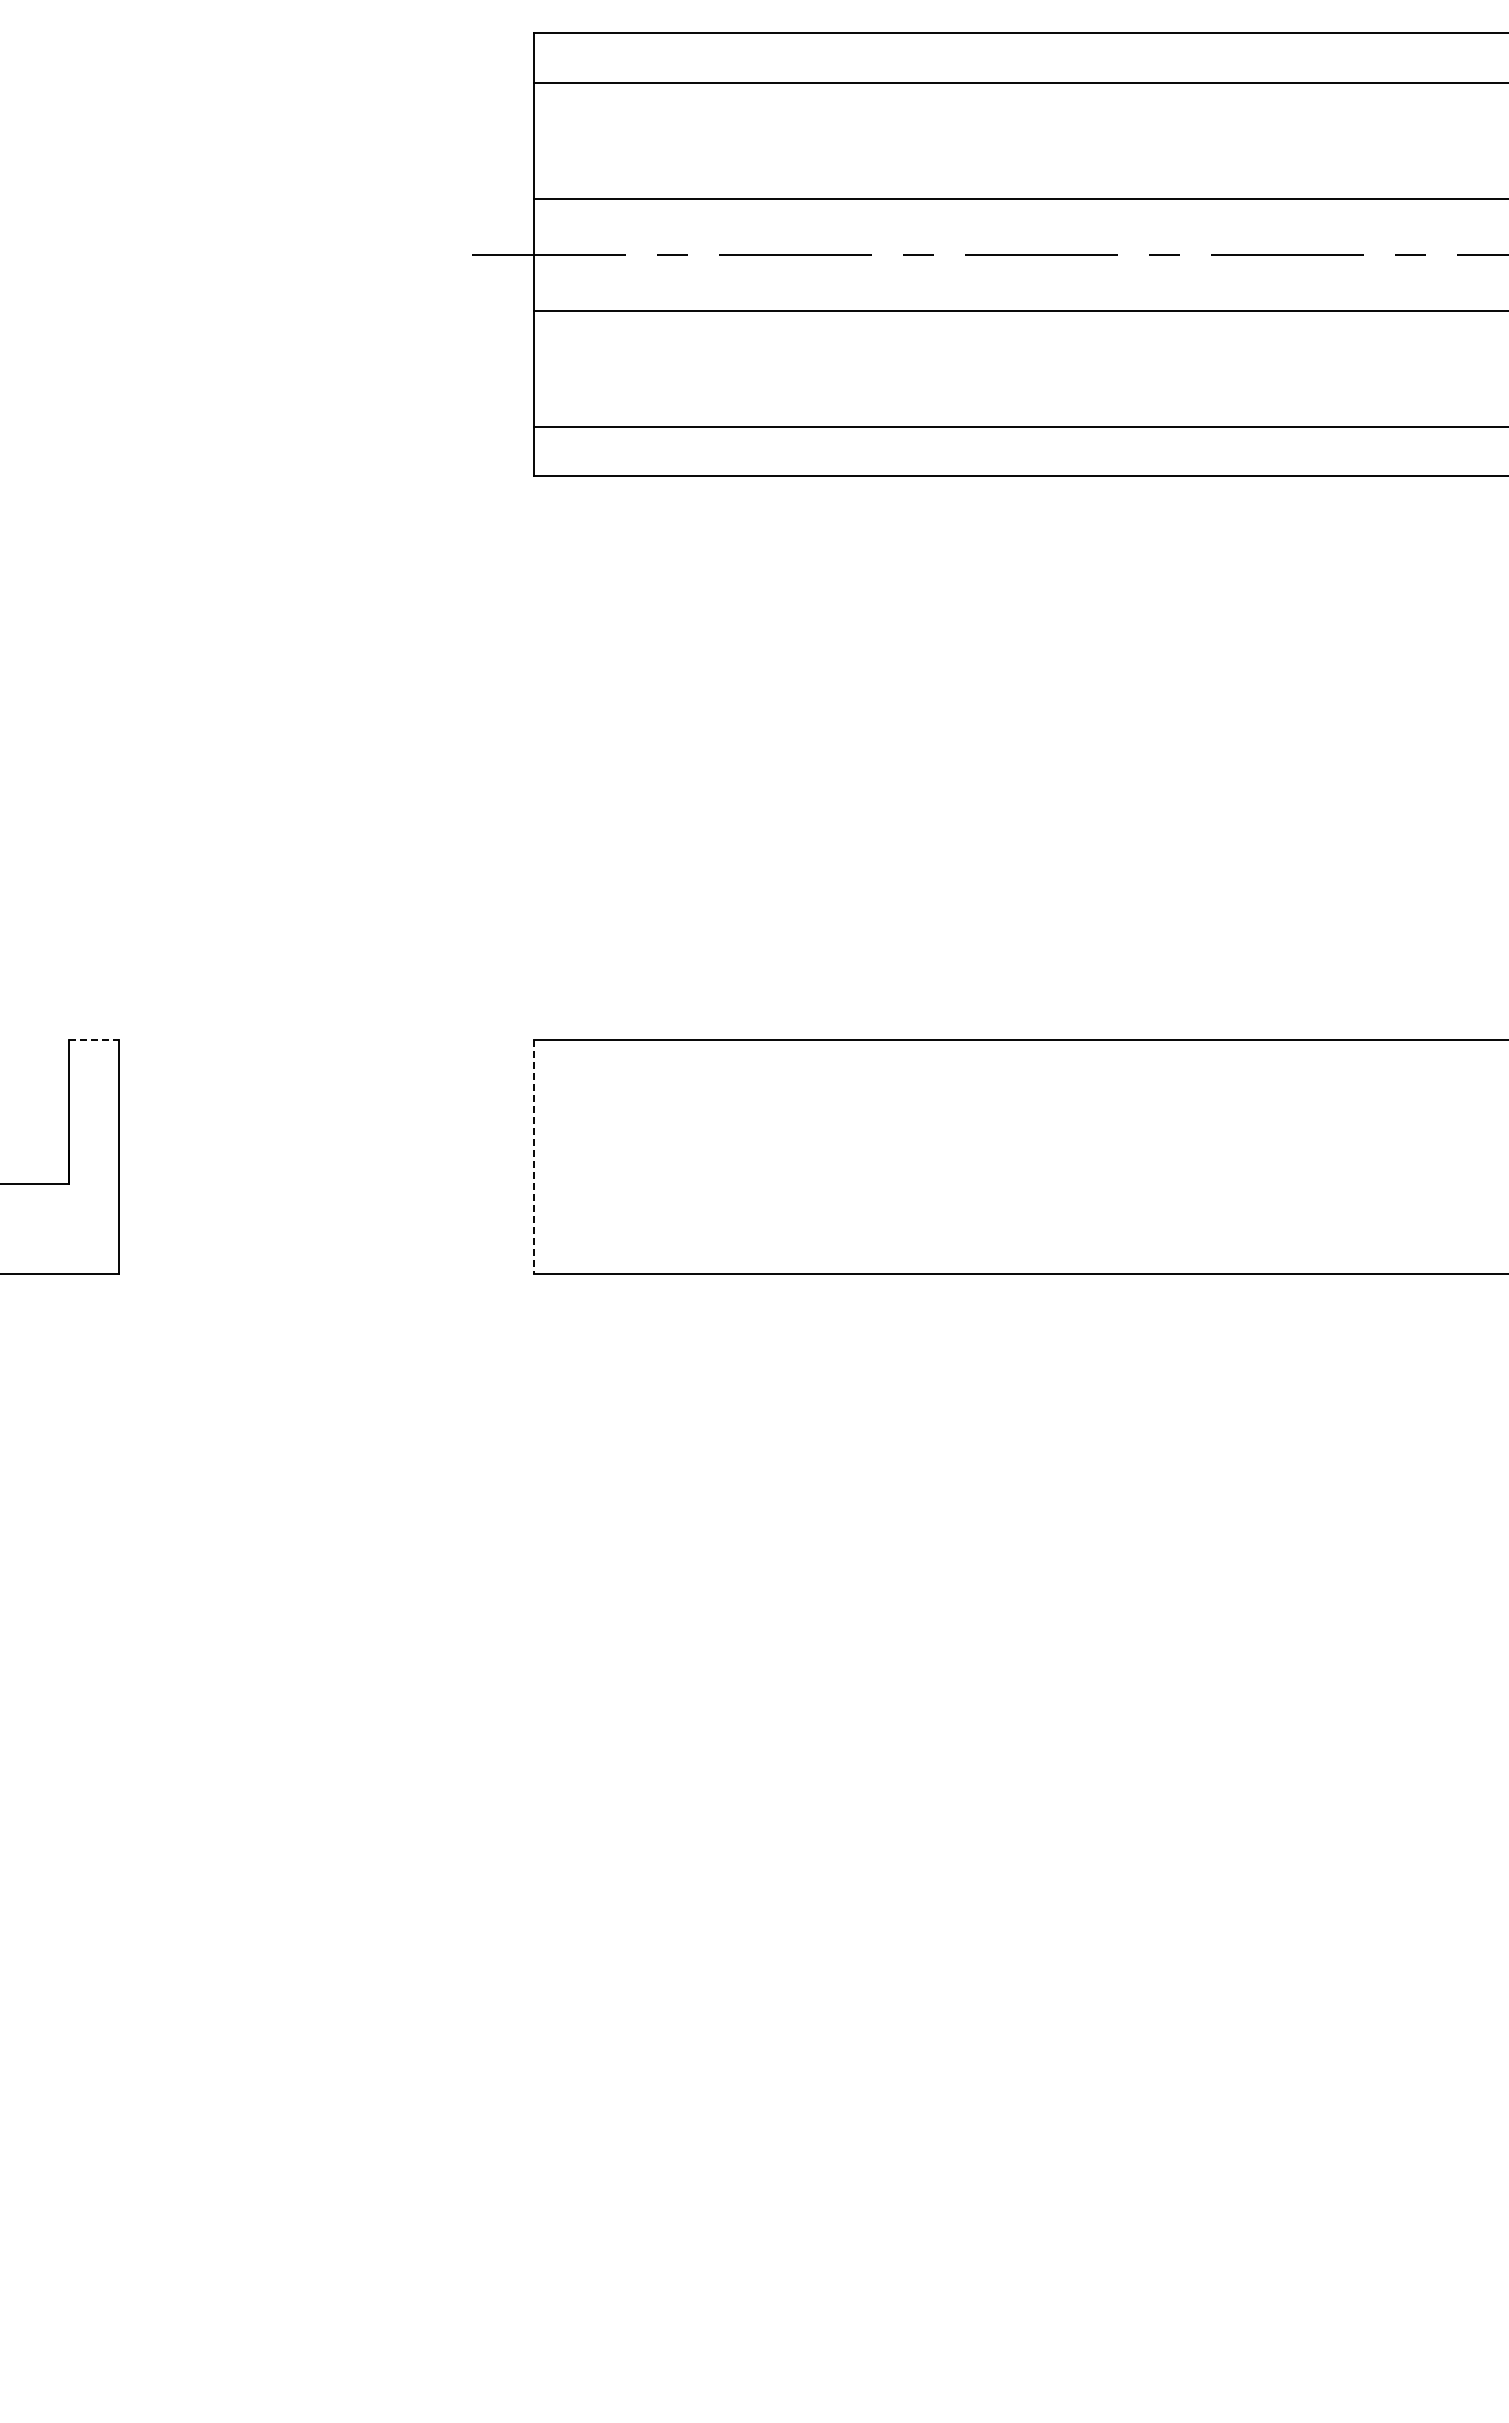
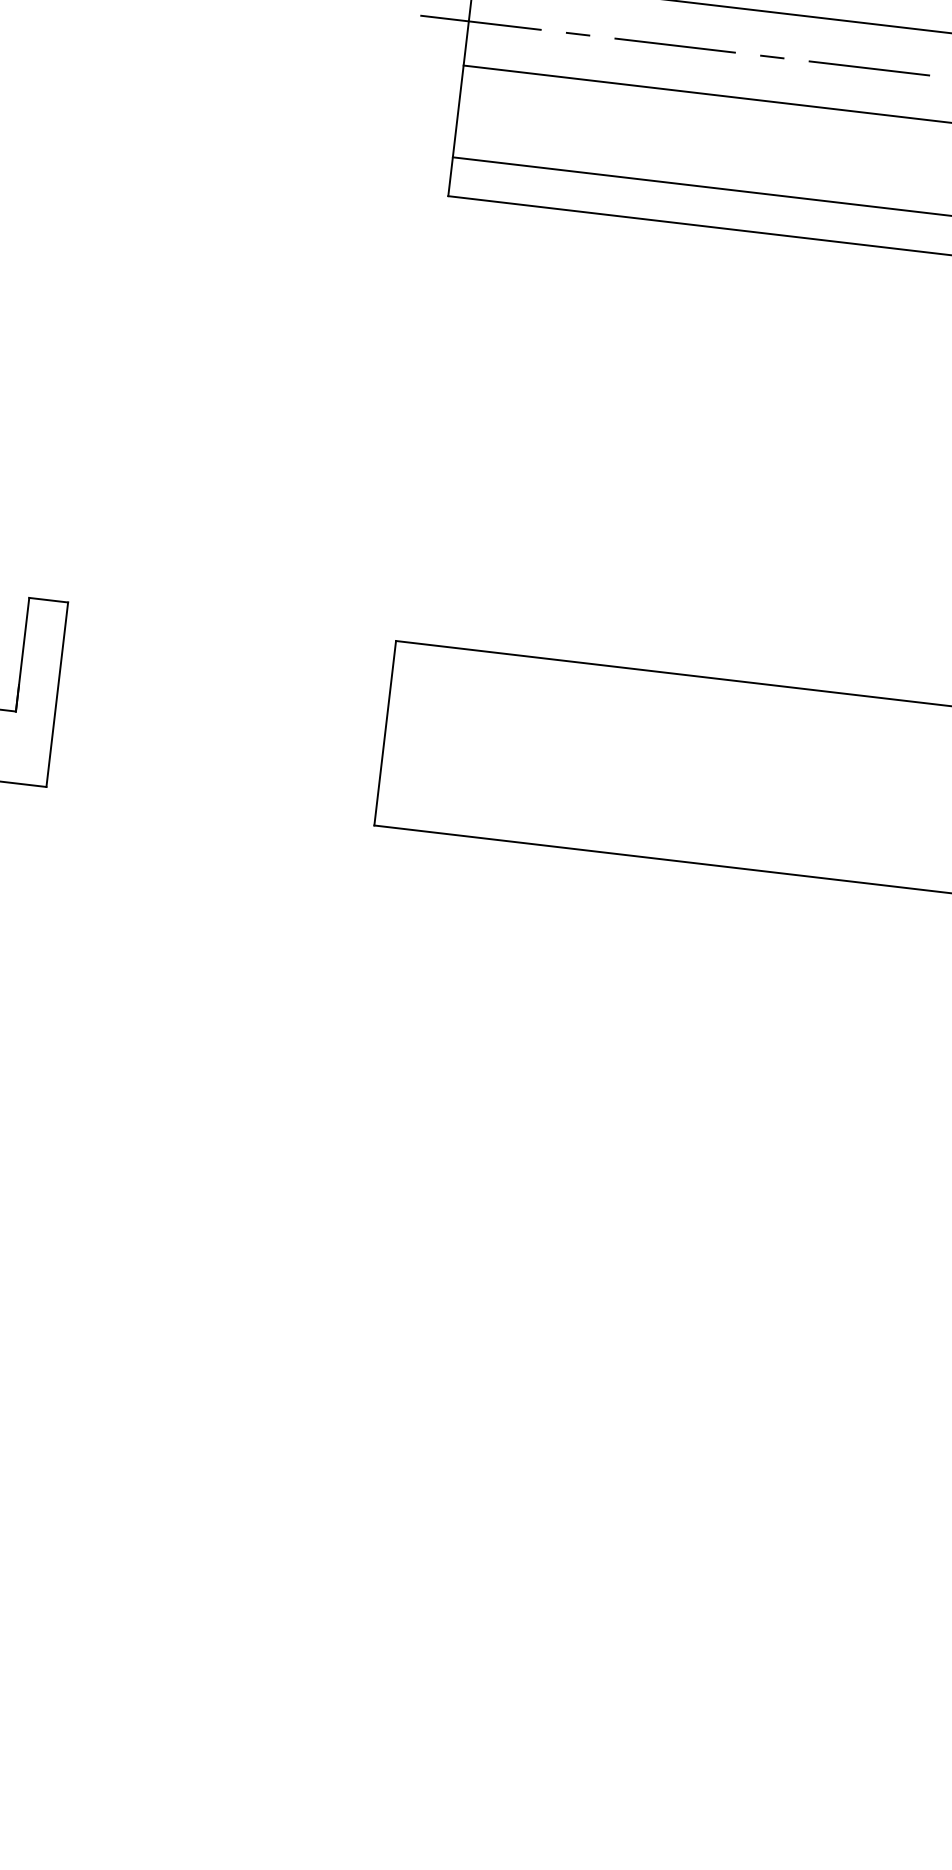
line: (93, 1039) -> (48, 599), dashed -> solid
line: (534, 1156) -> (385, 733), dashed -> solid

